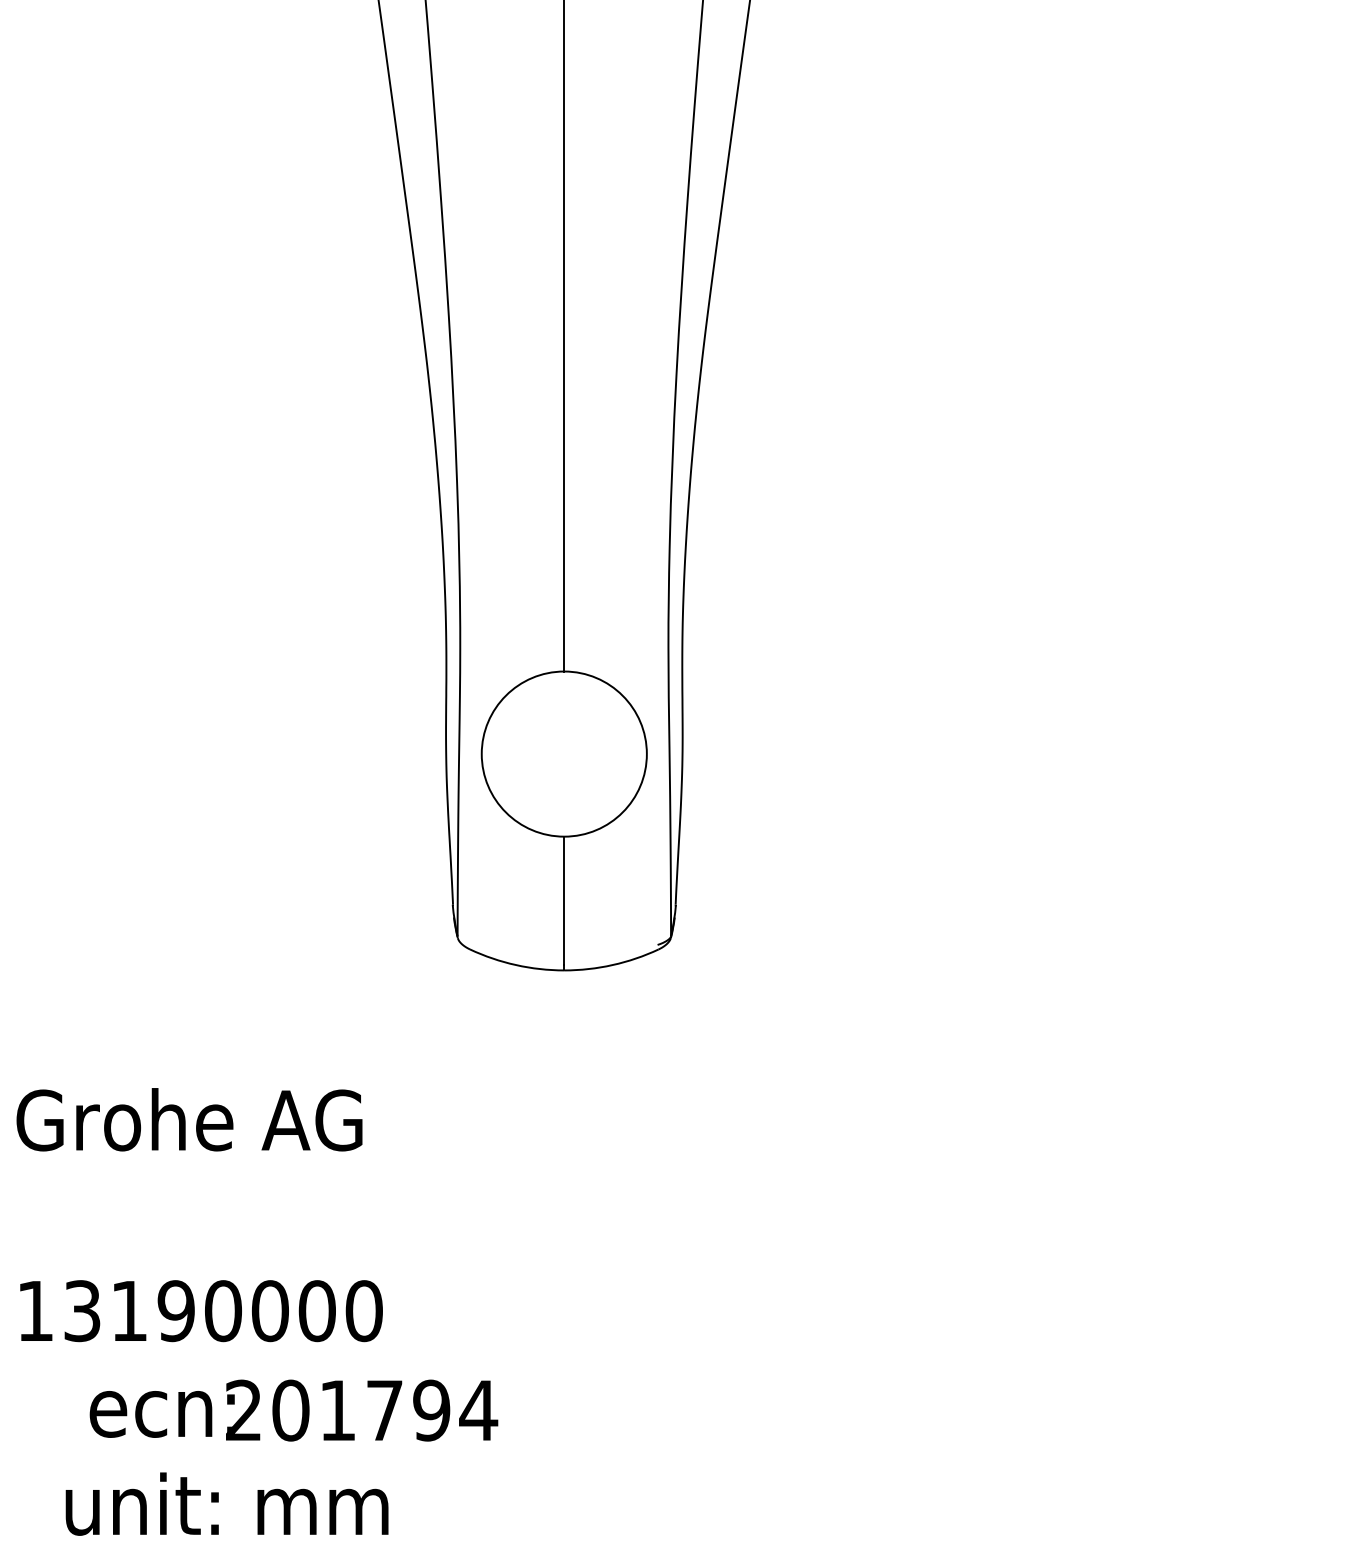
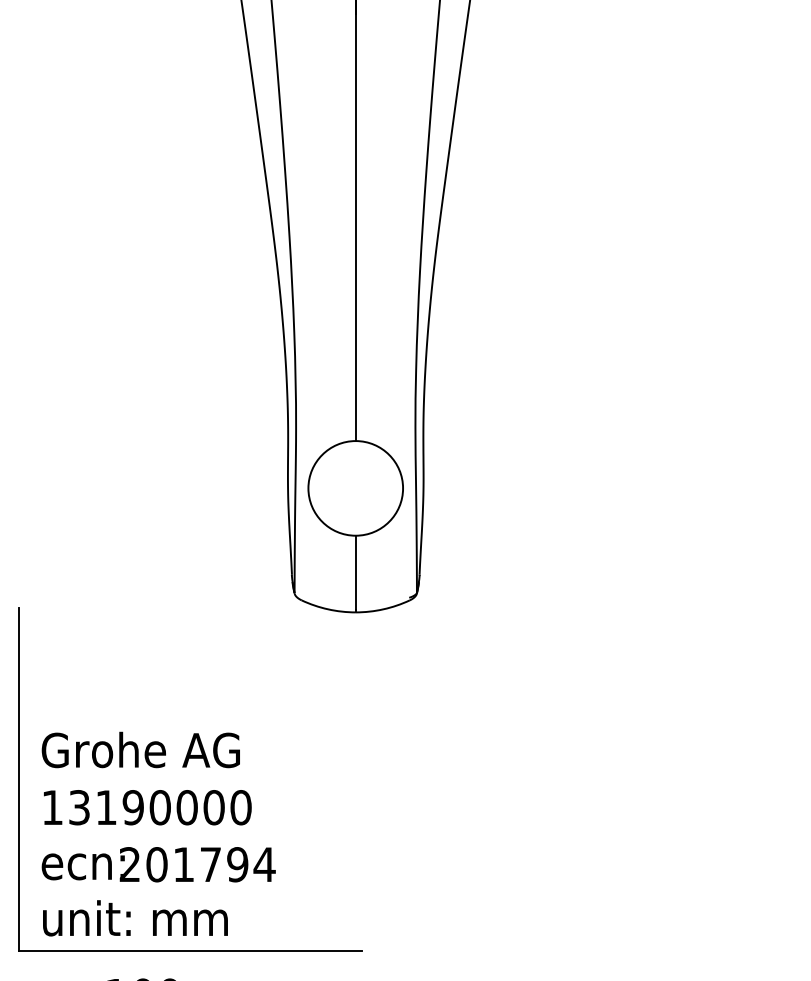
text: (188, 1118) -> (140, 749), moved
text: (293, 1410) -> (158, 864), moved
text: (227, 1504) -> (135, 918), moved

